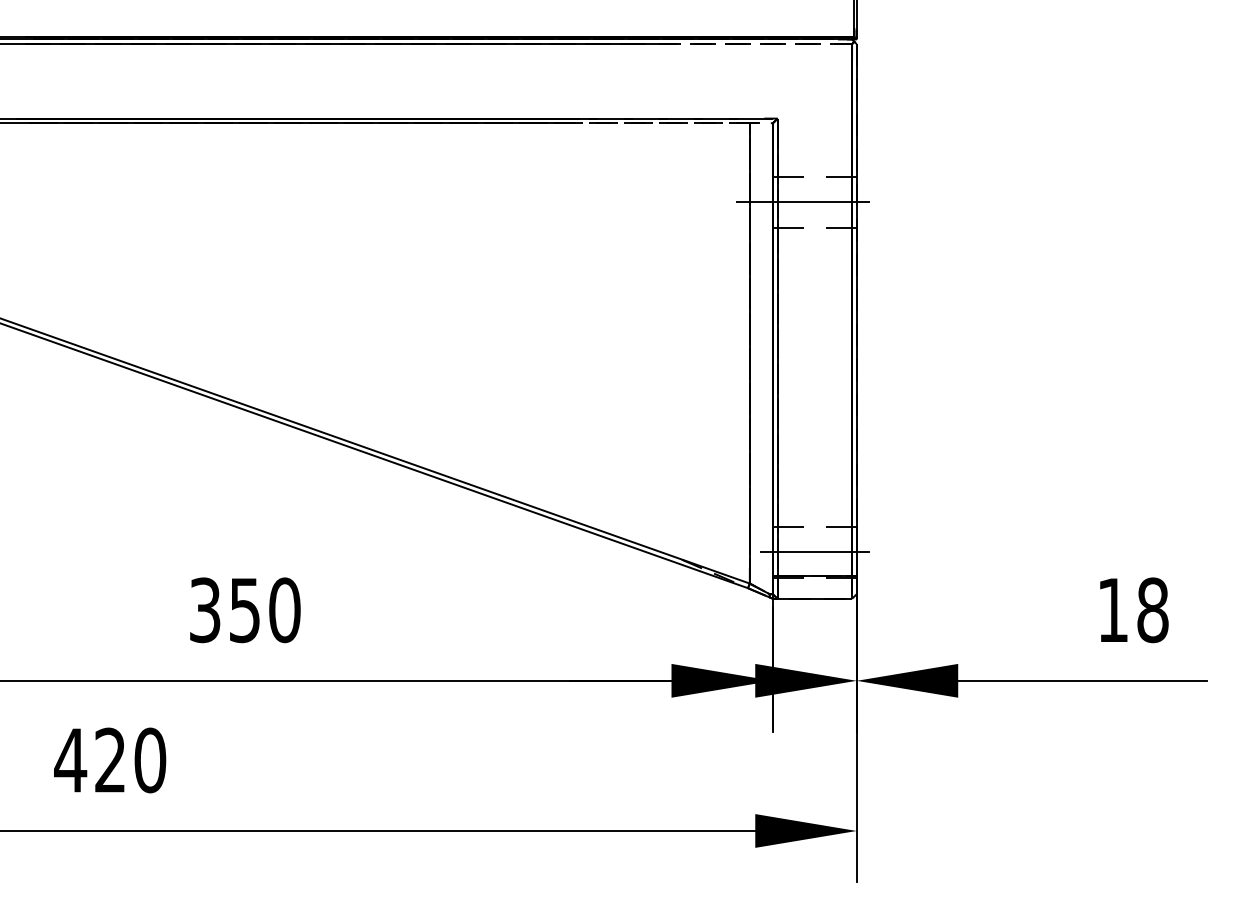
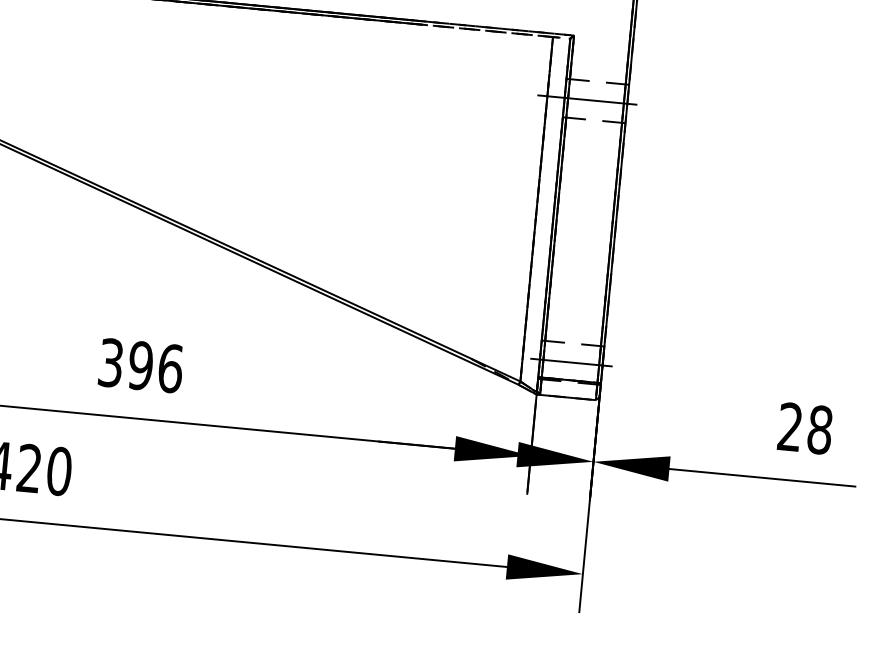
text: (1112, 609) -> (789, 426), 18 -> 28
text: (264, 610) -> (155, 367), 350 -> 396

